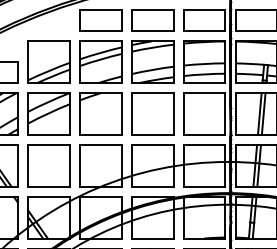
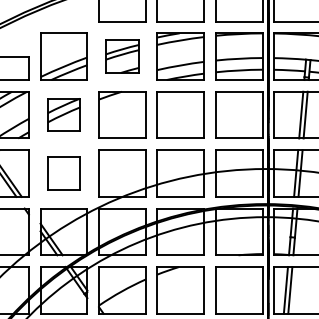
part: (100, 61) -> (122, 56), size x0.7
part: (48, 113) -> (63, 114), size x0.7
part: (48, 165) -> (63, 173), size x0.7

